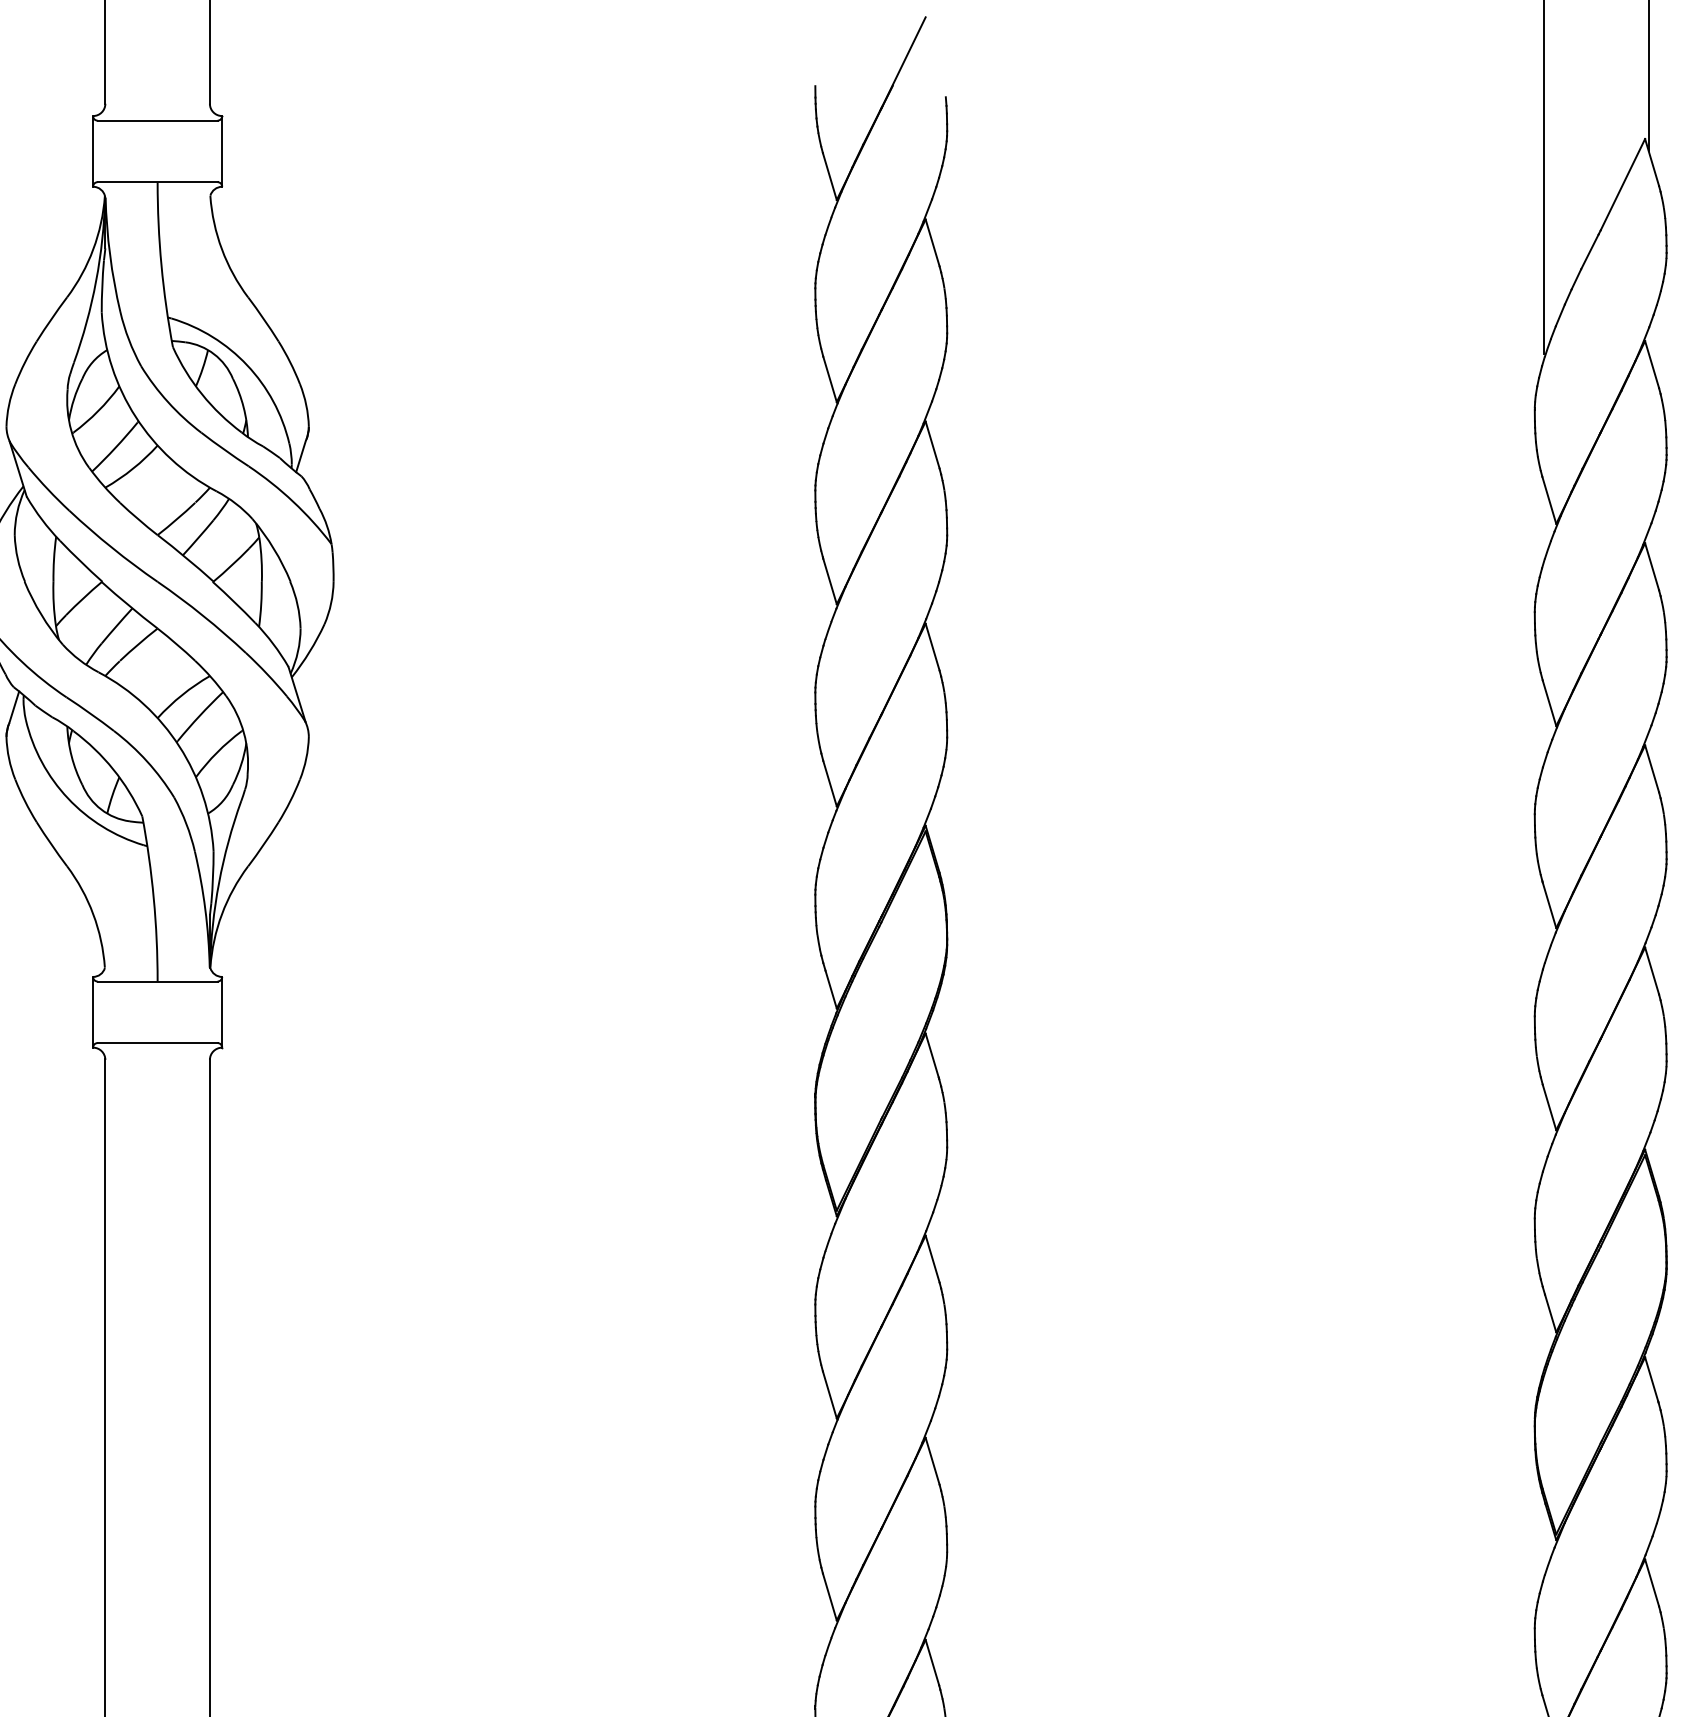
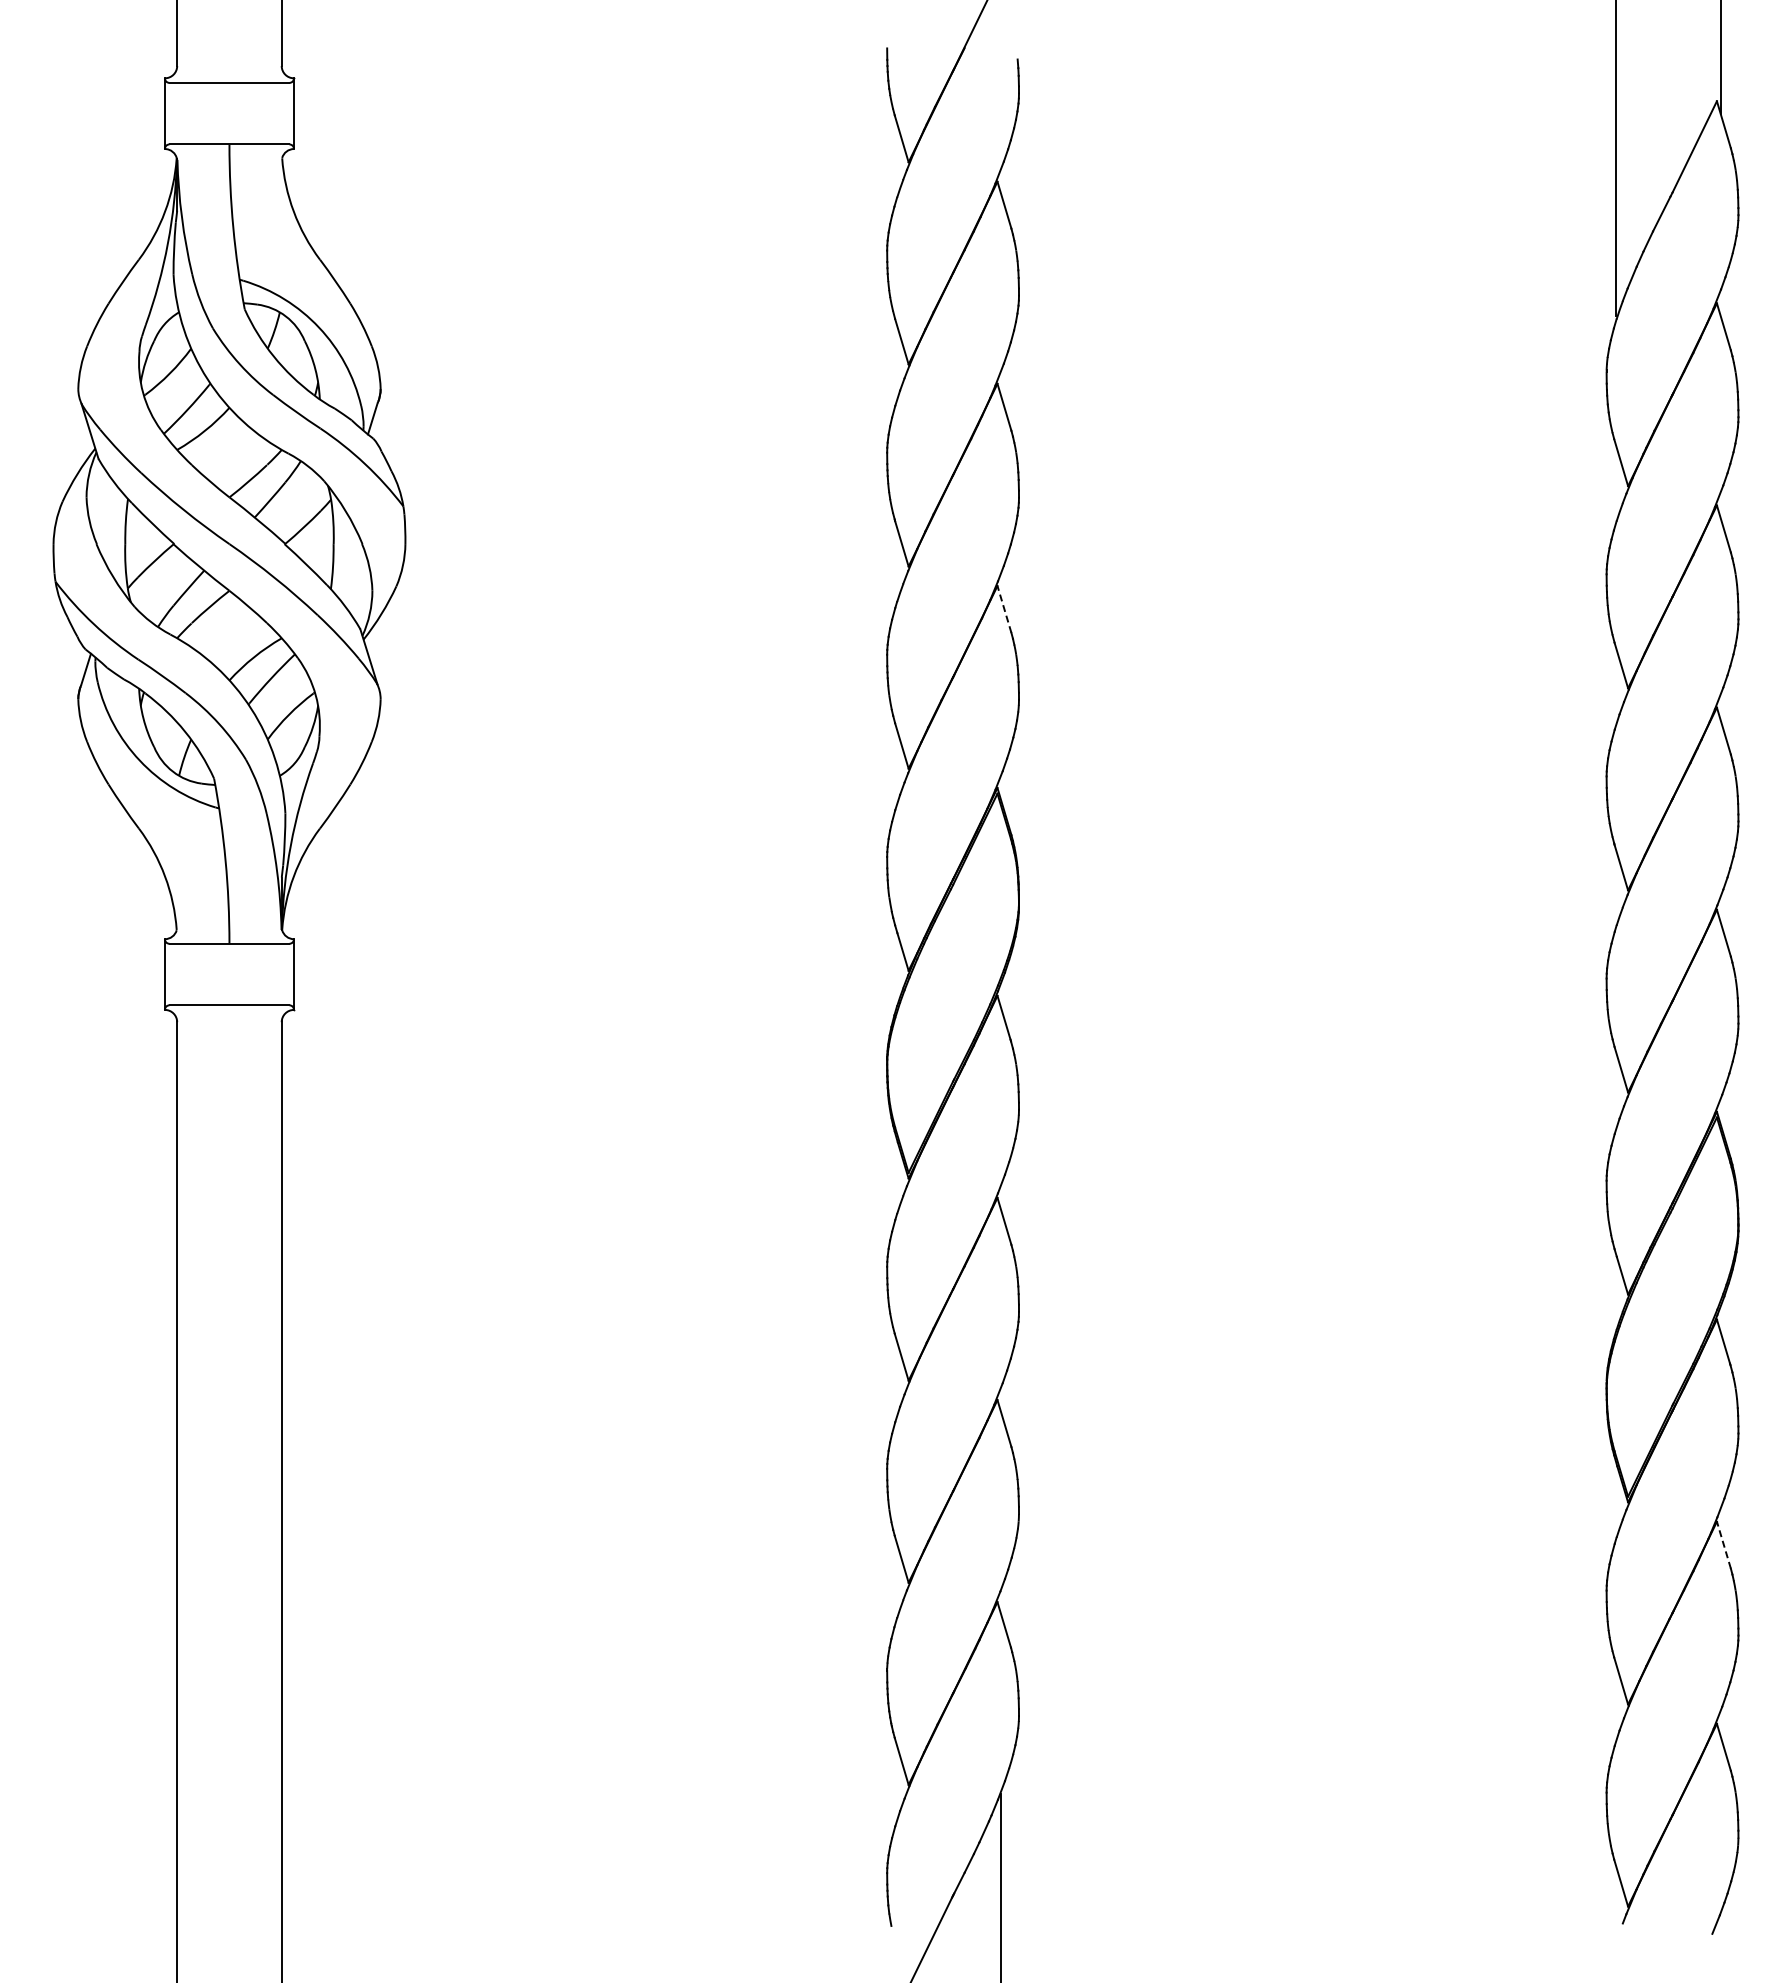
line: (932, 647) -> (1004, 609), solid -> dashed
line: (1651, 1583) -> (1723, 1545), solid -> dashed

